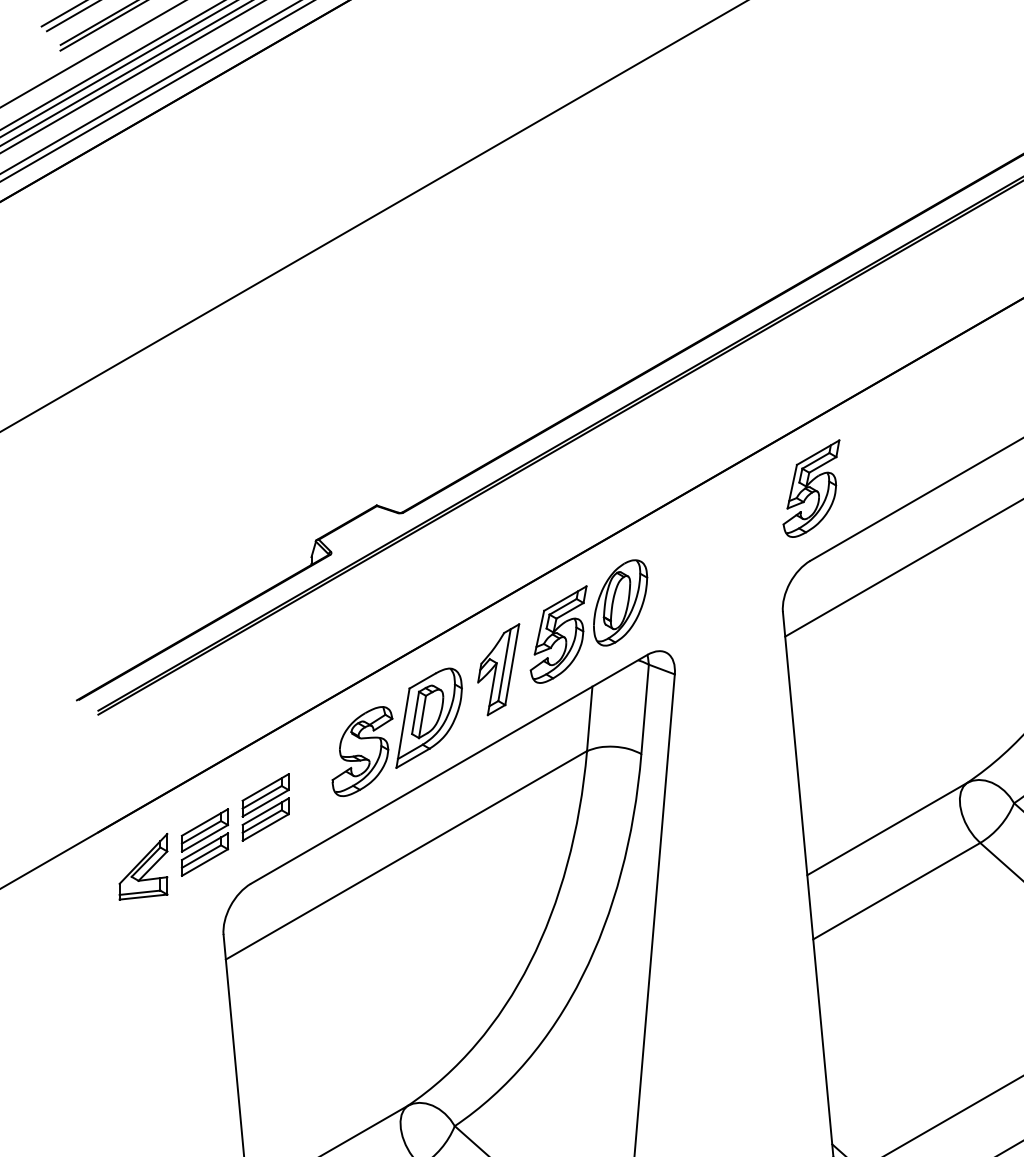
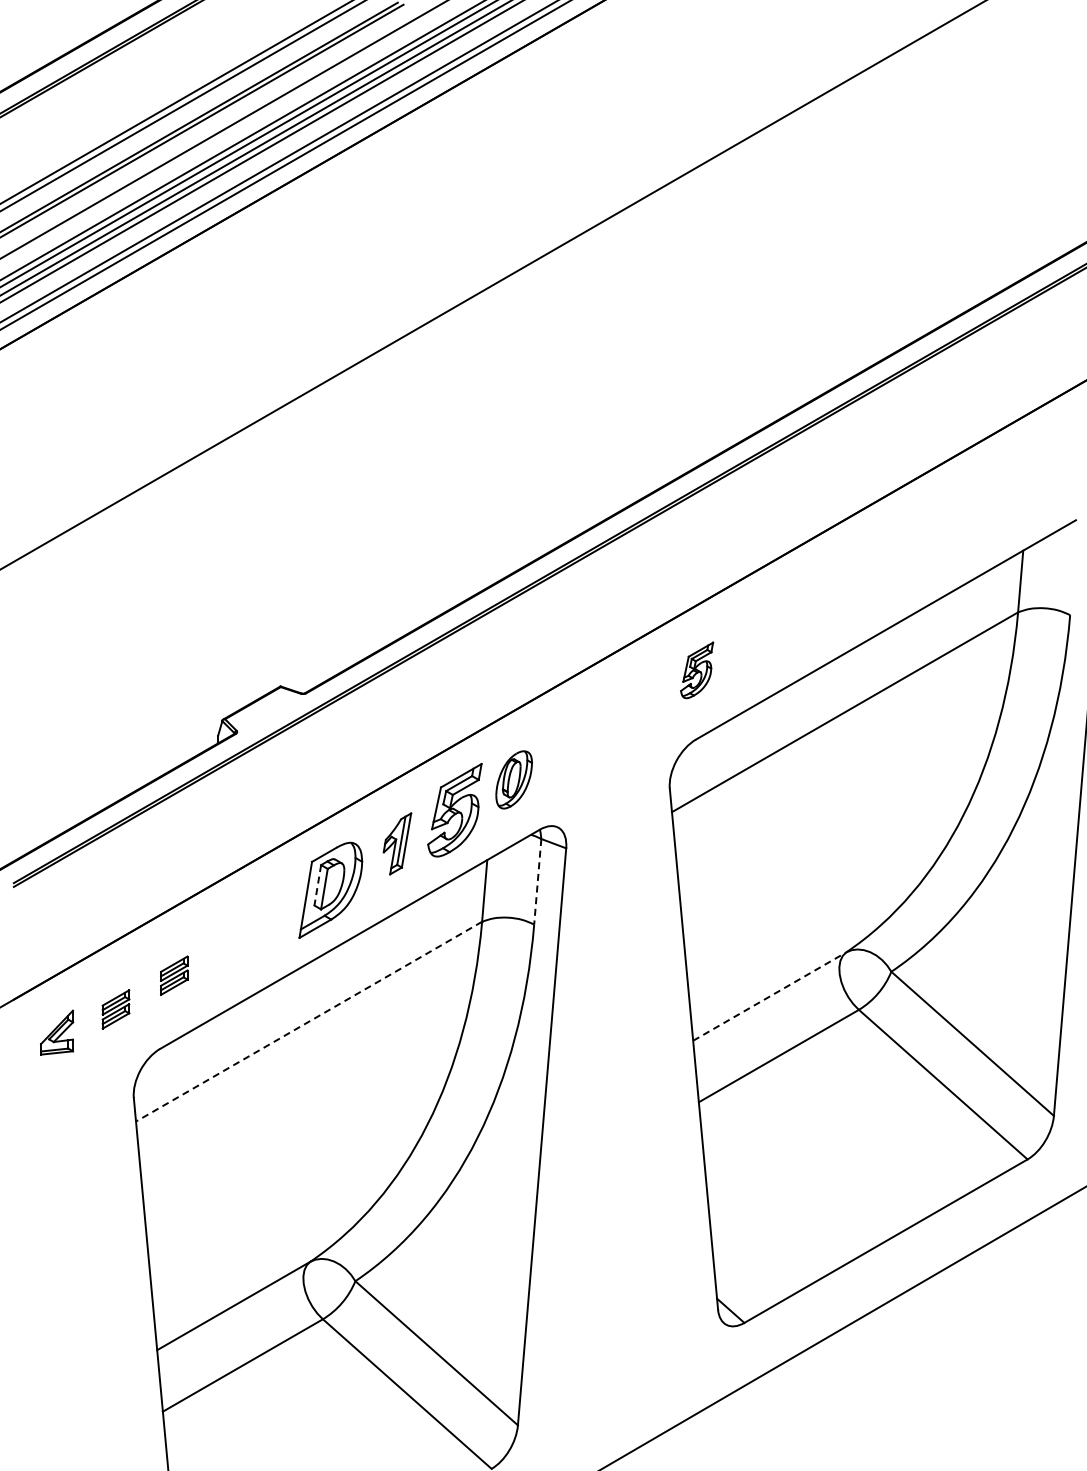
part: (810, 488) -> (696, 670), size x0.6
part: (619, 602) -> (513, 779), size x0.7
part: (498, 669) -> (397, 843), size x0.7
line: (644, 709) -> (537, 881), solid -> dashed
line: (415, 713) -> (317, 885), solid -> dashed
part: (362, 750) -> (266, 921), removed
part: (266, 807) -> (174, 975), size x0.6
line: (888, 829) -> (770, 996), solid -> dashed
part: (204, 842) -> (115, 1009), size x0.6
line: (406, 855) -> (309, 1021), solid -> dashed
part: (142, 866) -> (56, 1032), size x0.7

